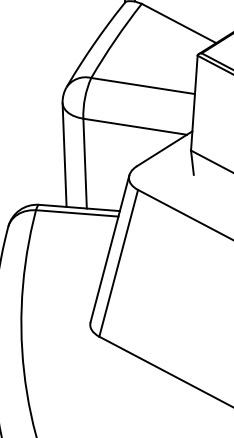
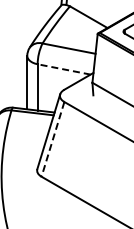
line: (135, 126) -> (64, 69), solid -> dashed
line: (117, 263) -> (52, 139), solid -> dashed

